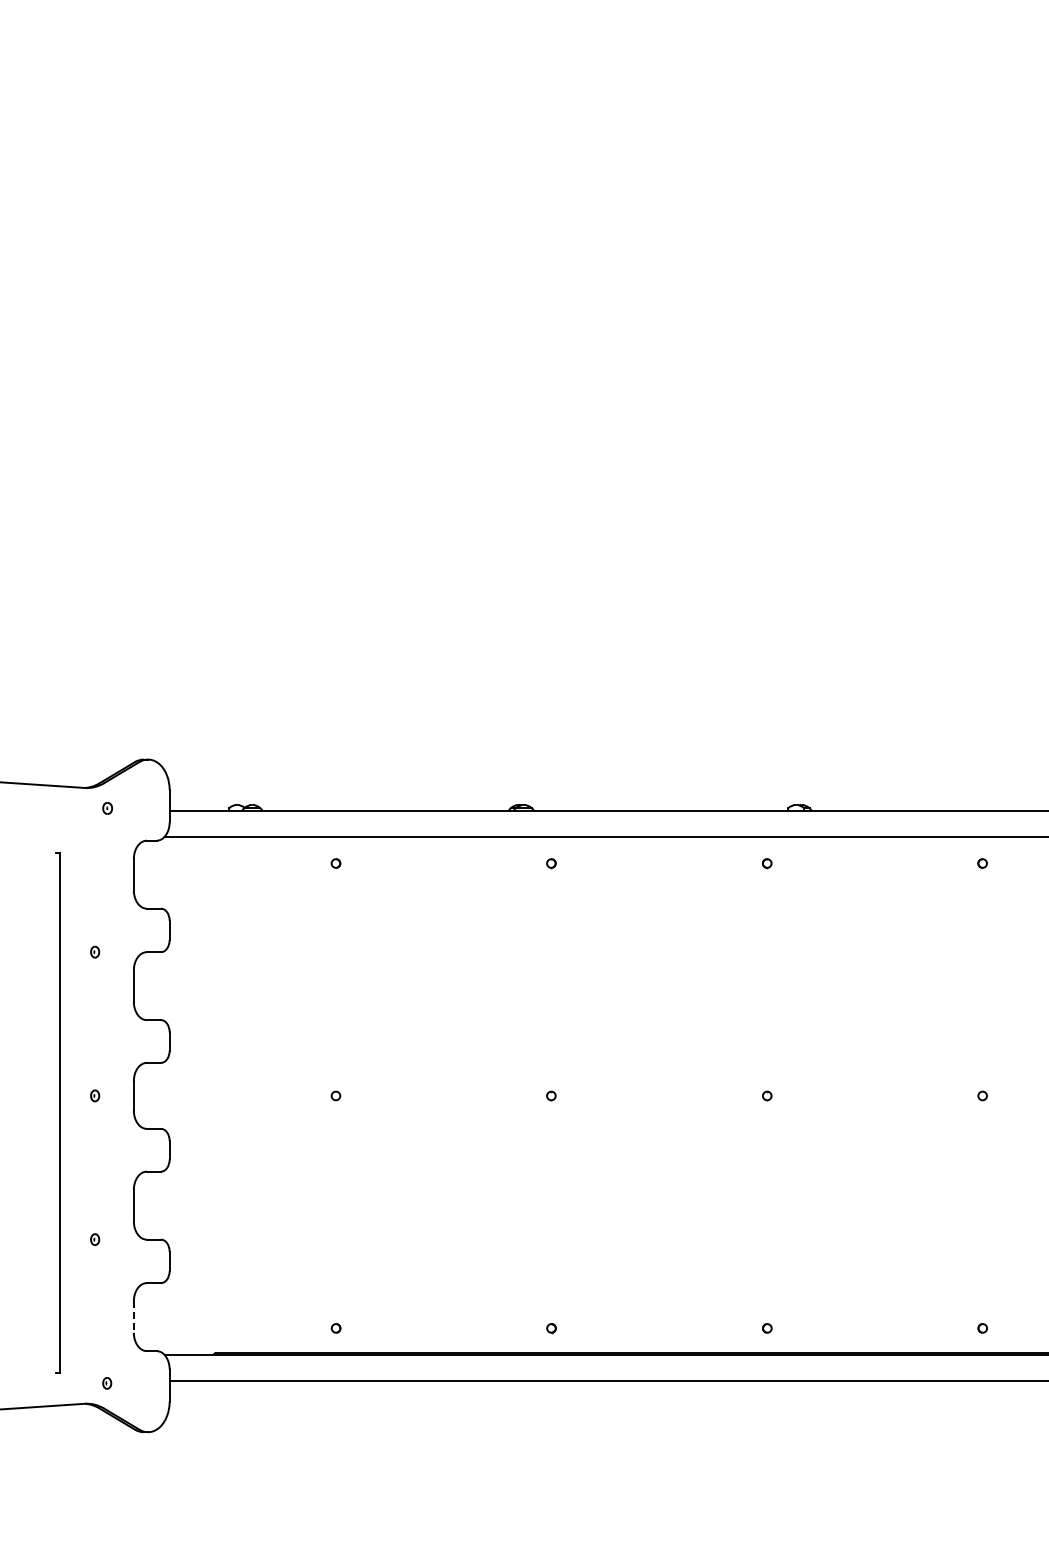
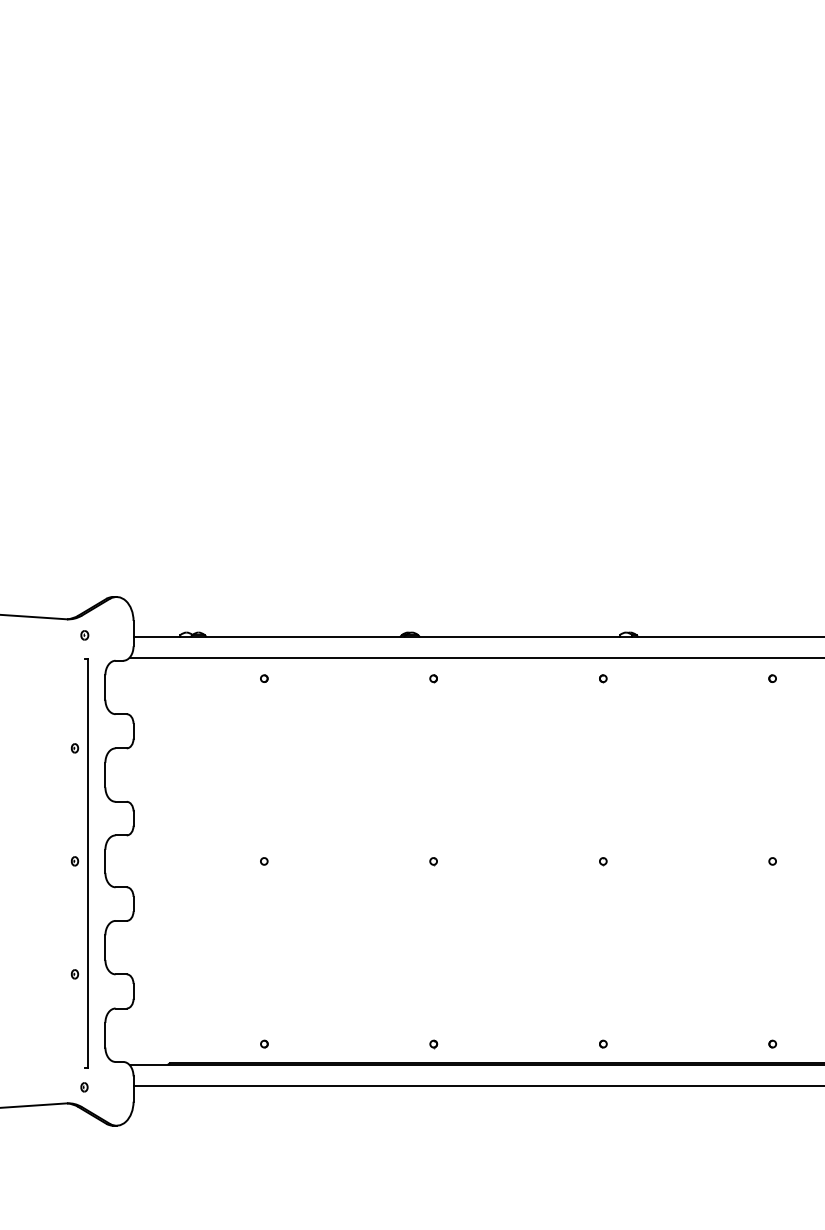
part: (57, 1112) -> (86, 862), moved
line: (133, 1317) -> (105, 1035), dashed -> solid

